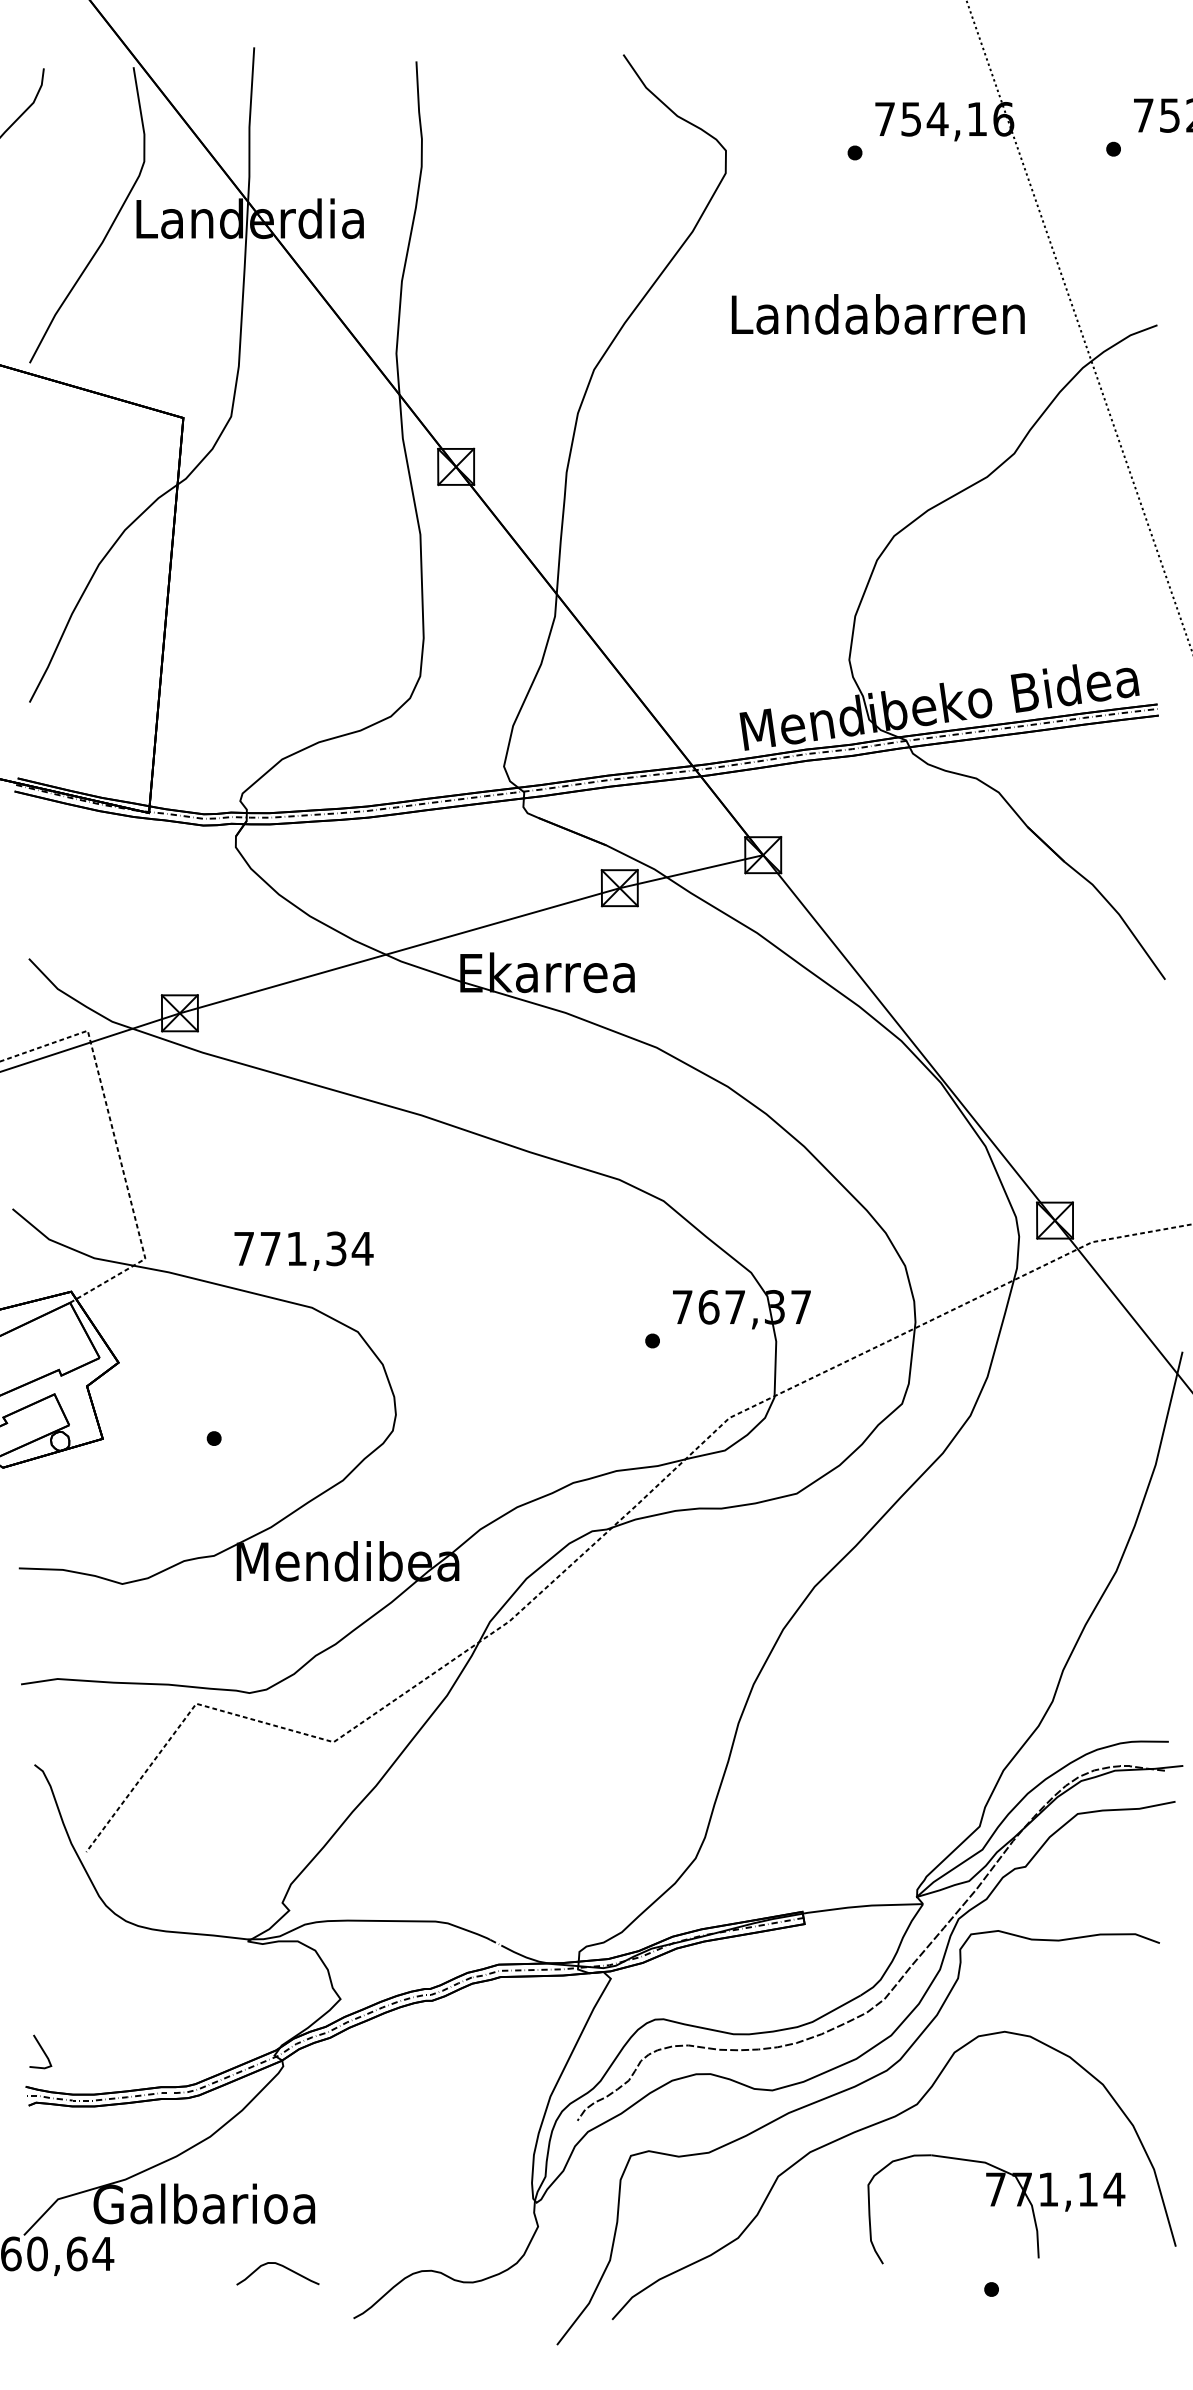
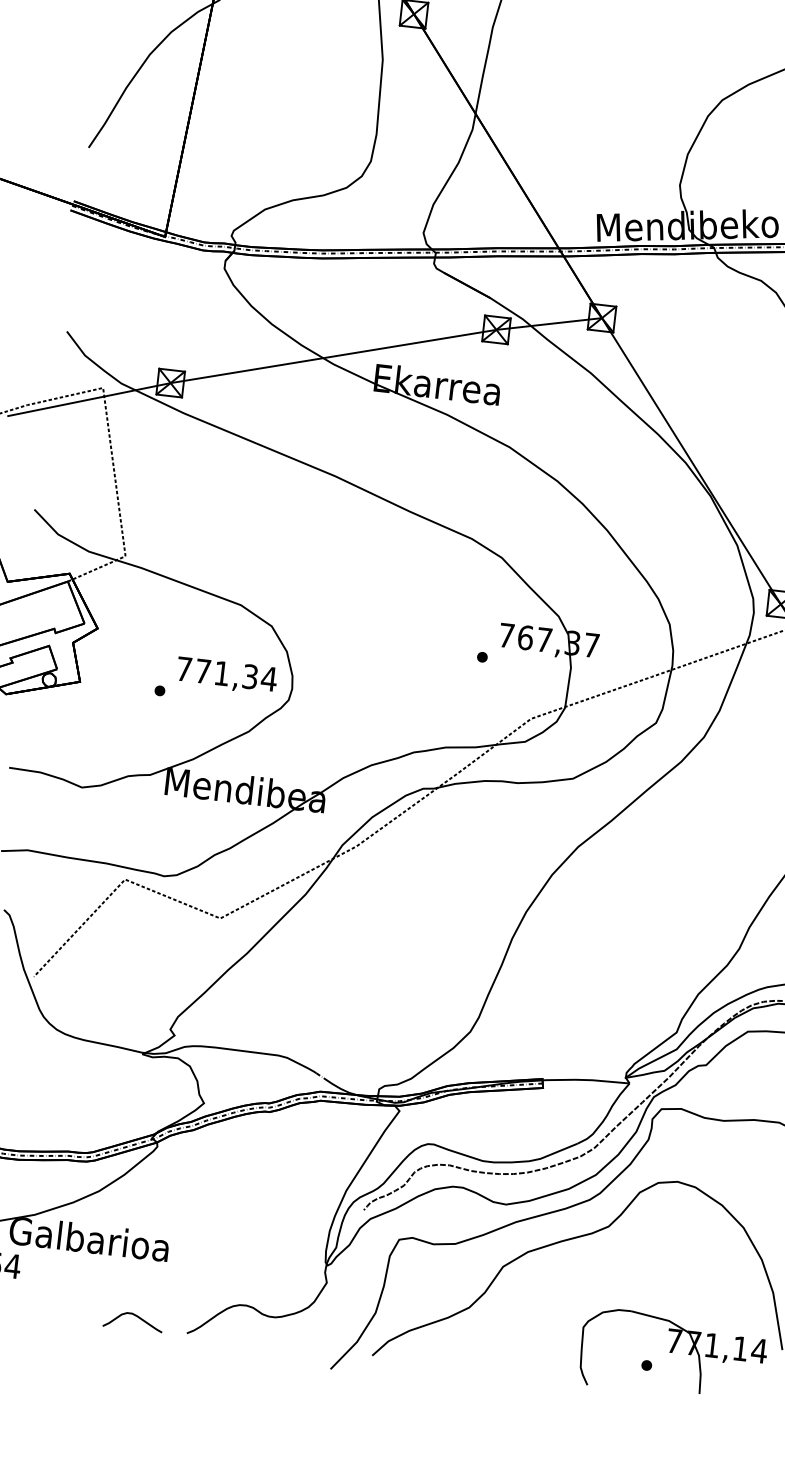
text: (303, 1250) -> (226, 675), moved
part: (996, 2209) -> (673, 1355), moved
curve: (278, 2265) -> (134, 1315), moved

